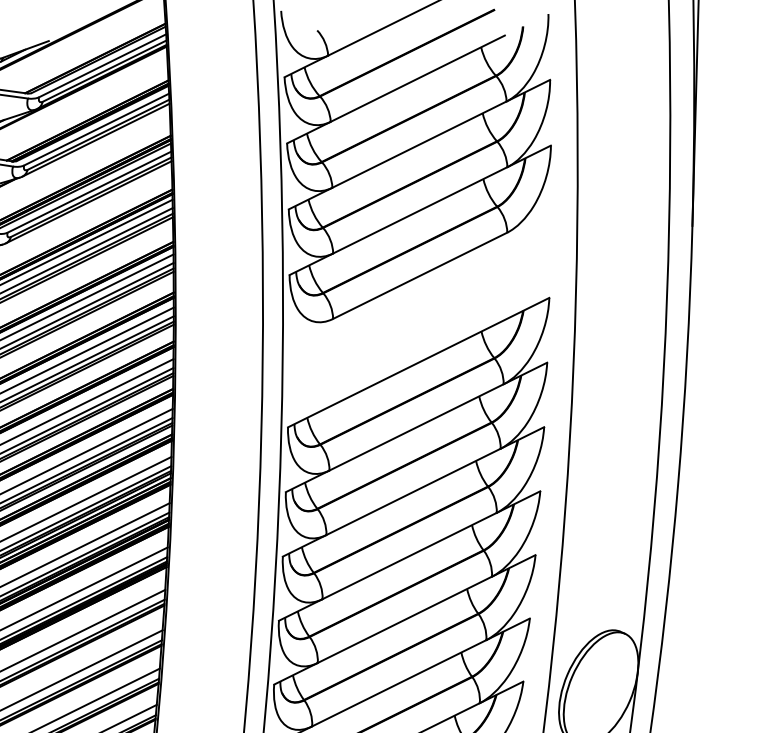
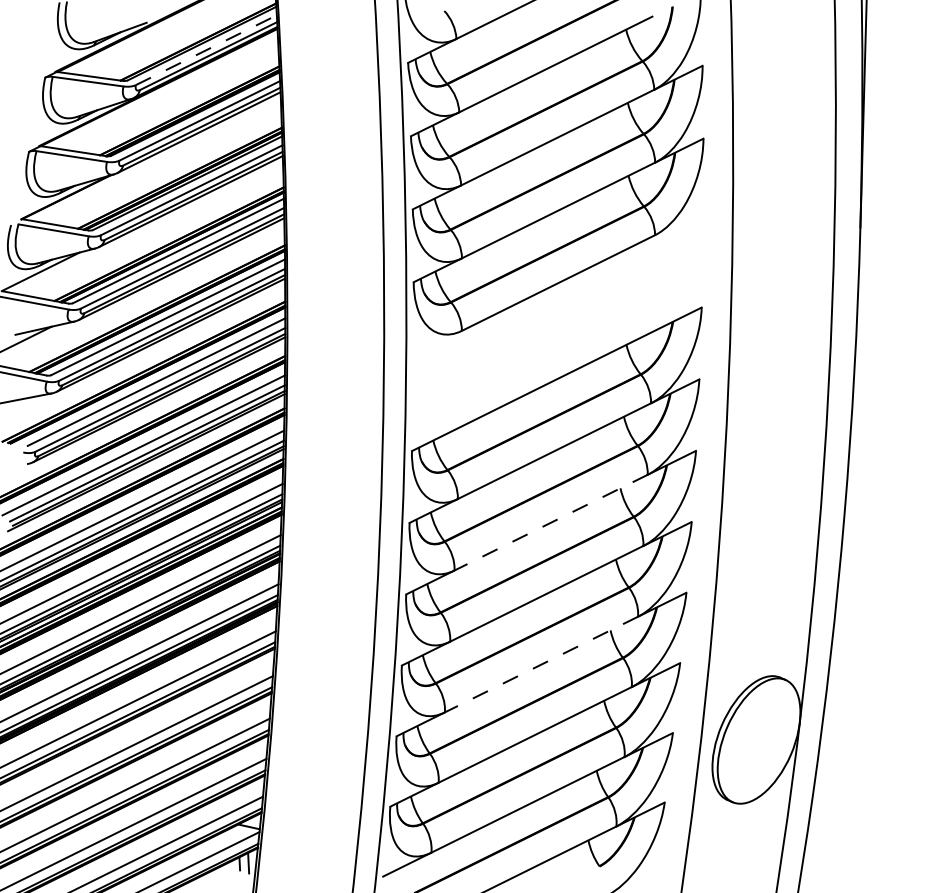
line: (102, 66) -> (206, 50), solid -> dashed
line: (413, 491) -> (551, 522), solid -> dashed
line: (404, 619) -> (541, 664), solid -> dashed

